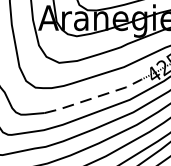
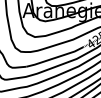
line: (93, 97) -> (55, 57), dashed -> solid

